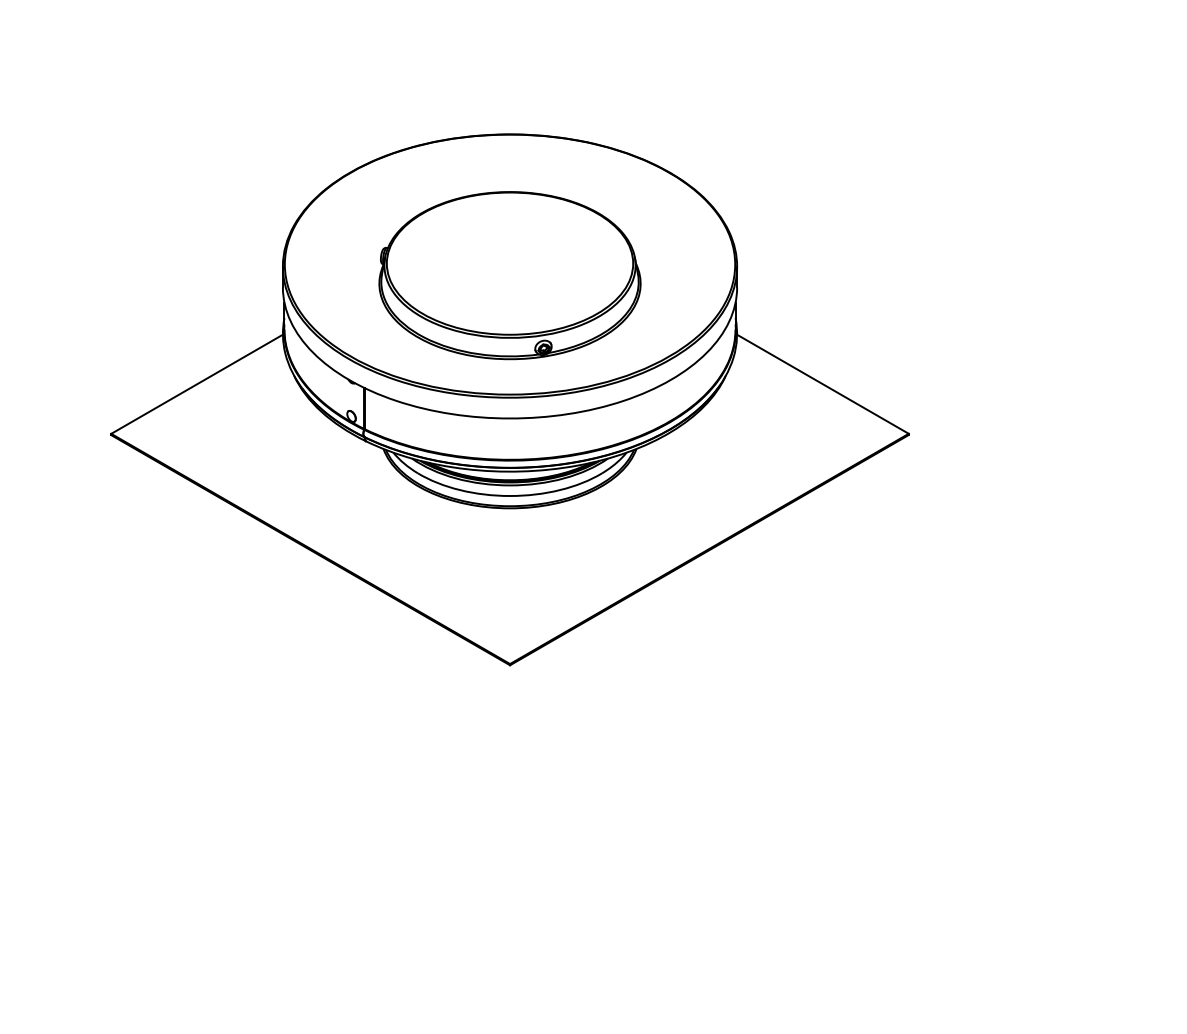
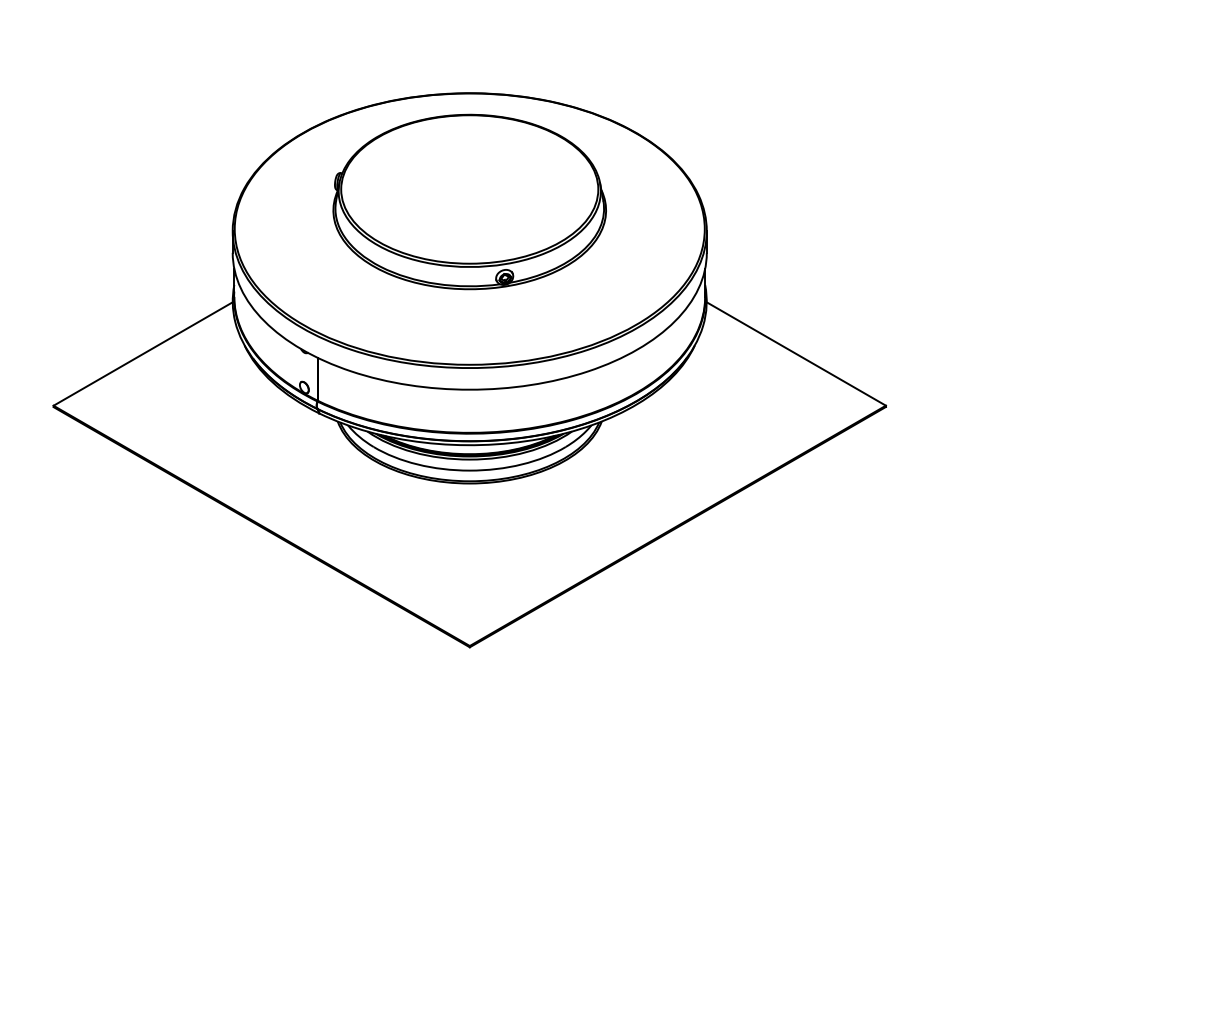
part: (509, 275) -> (469, 201), moved

